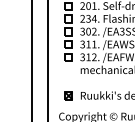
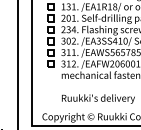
part: (68, 96) -> (50, 98), removed

